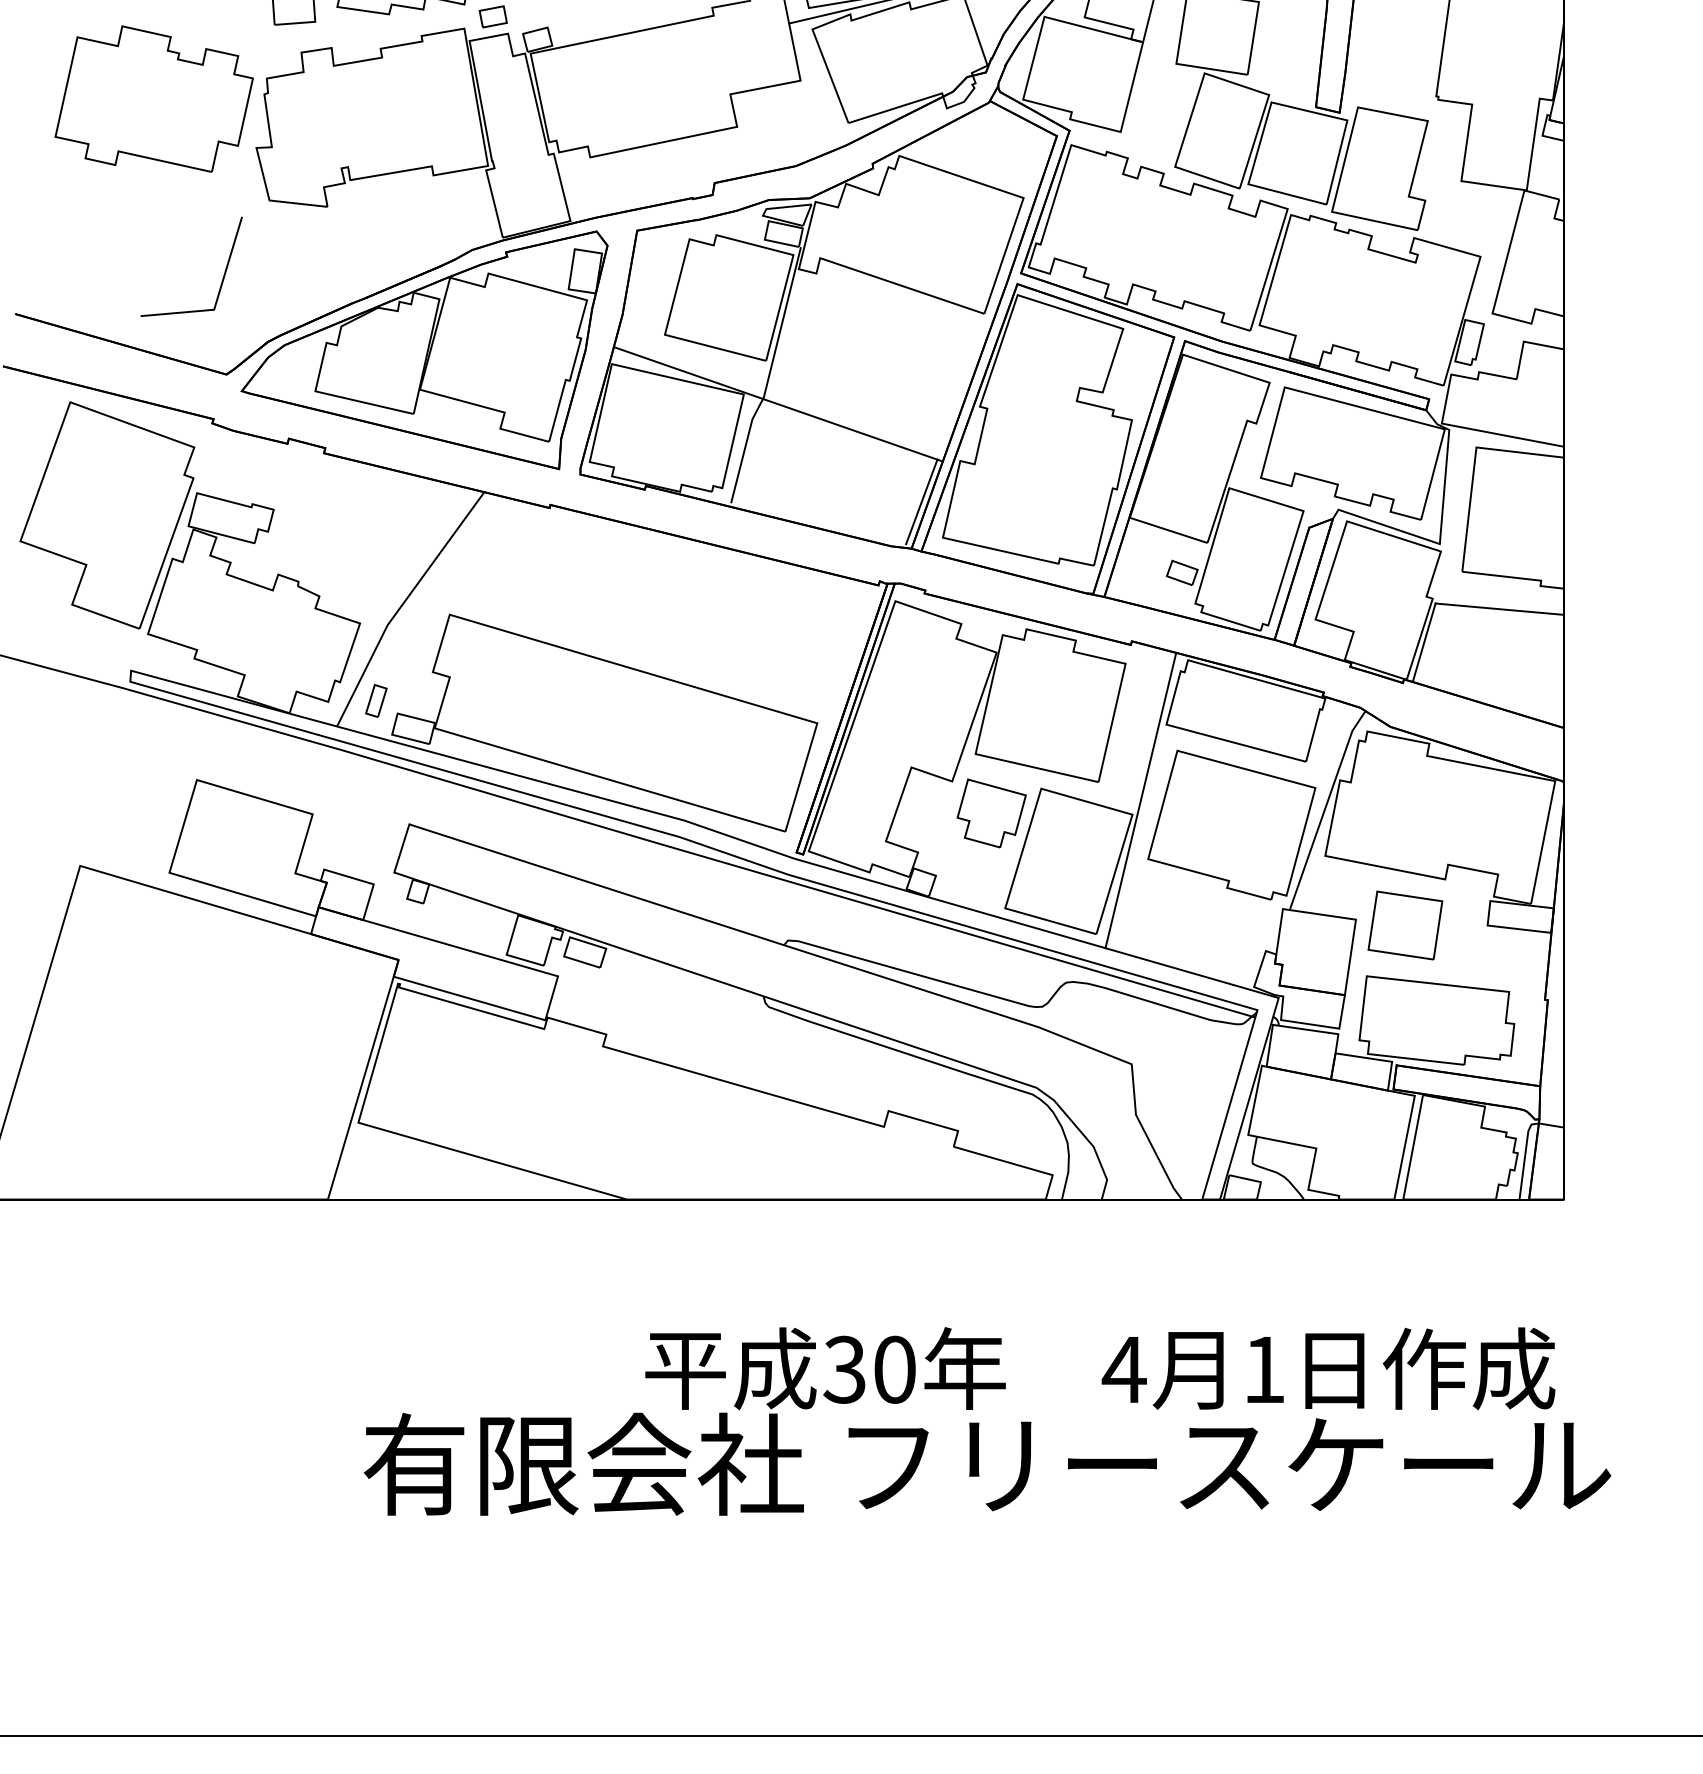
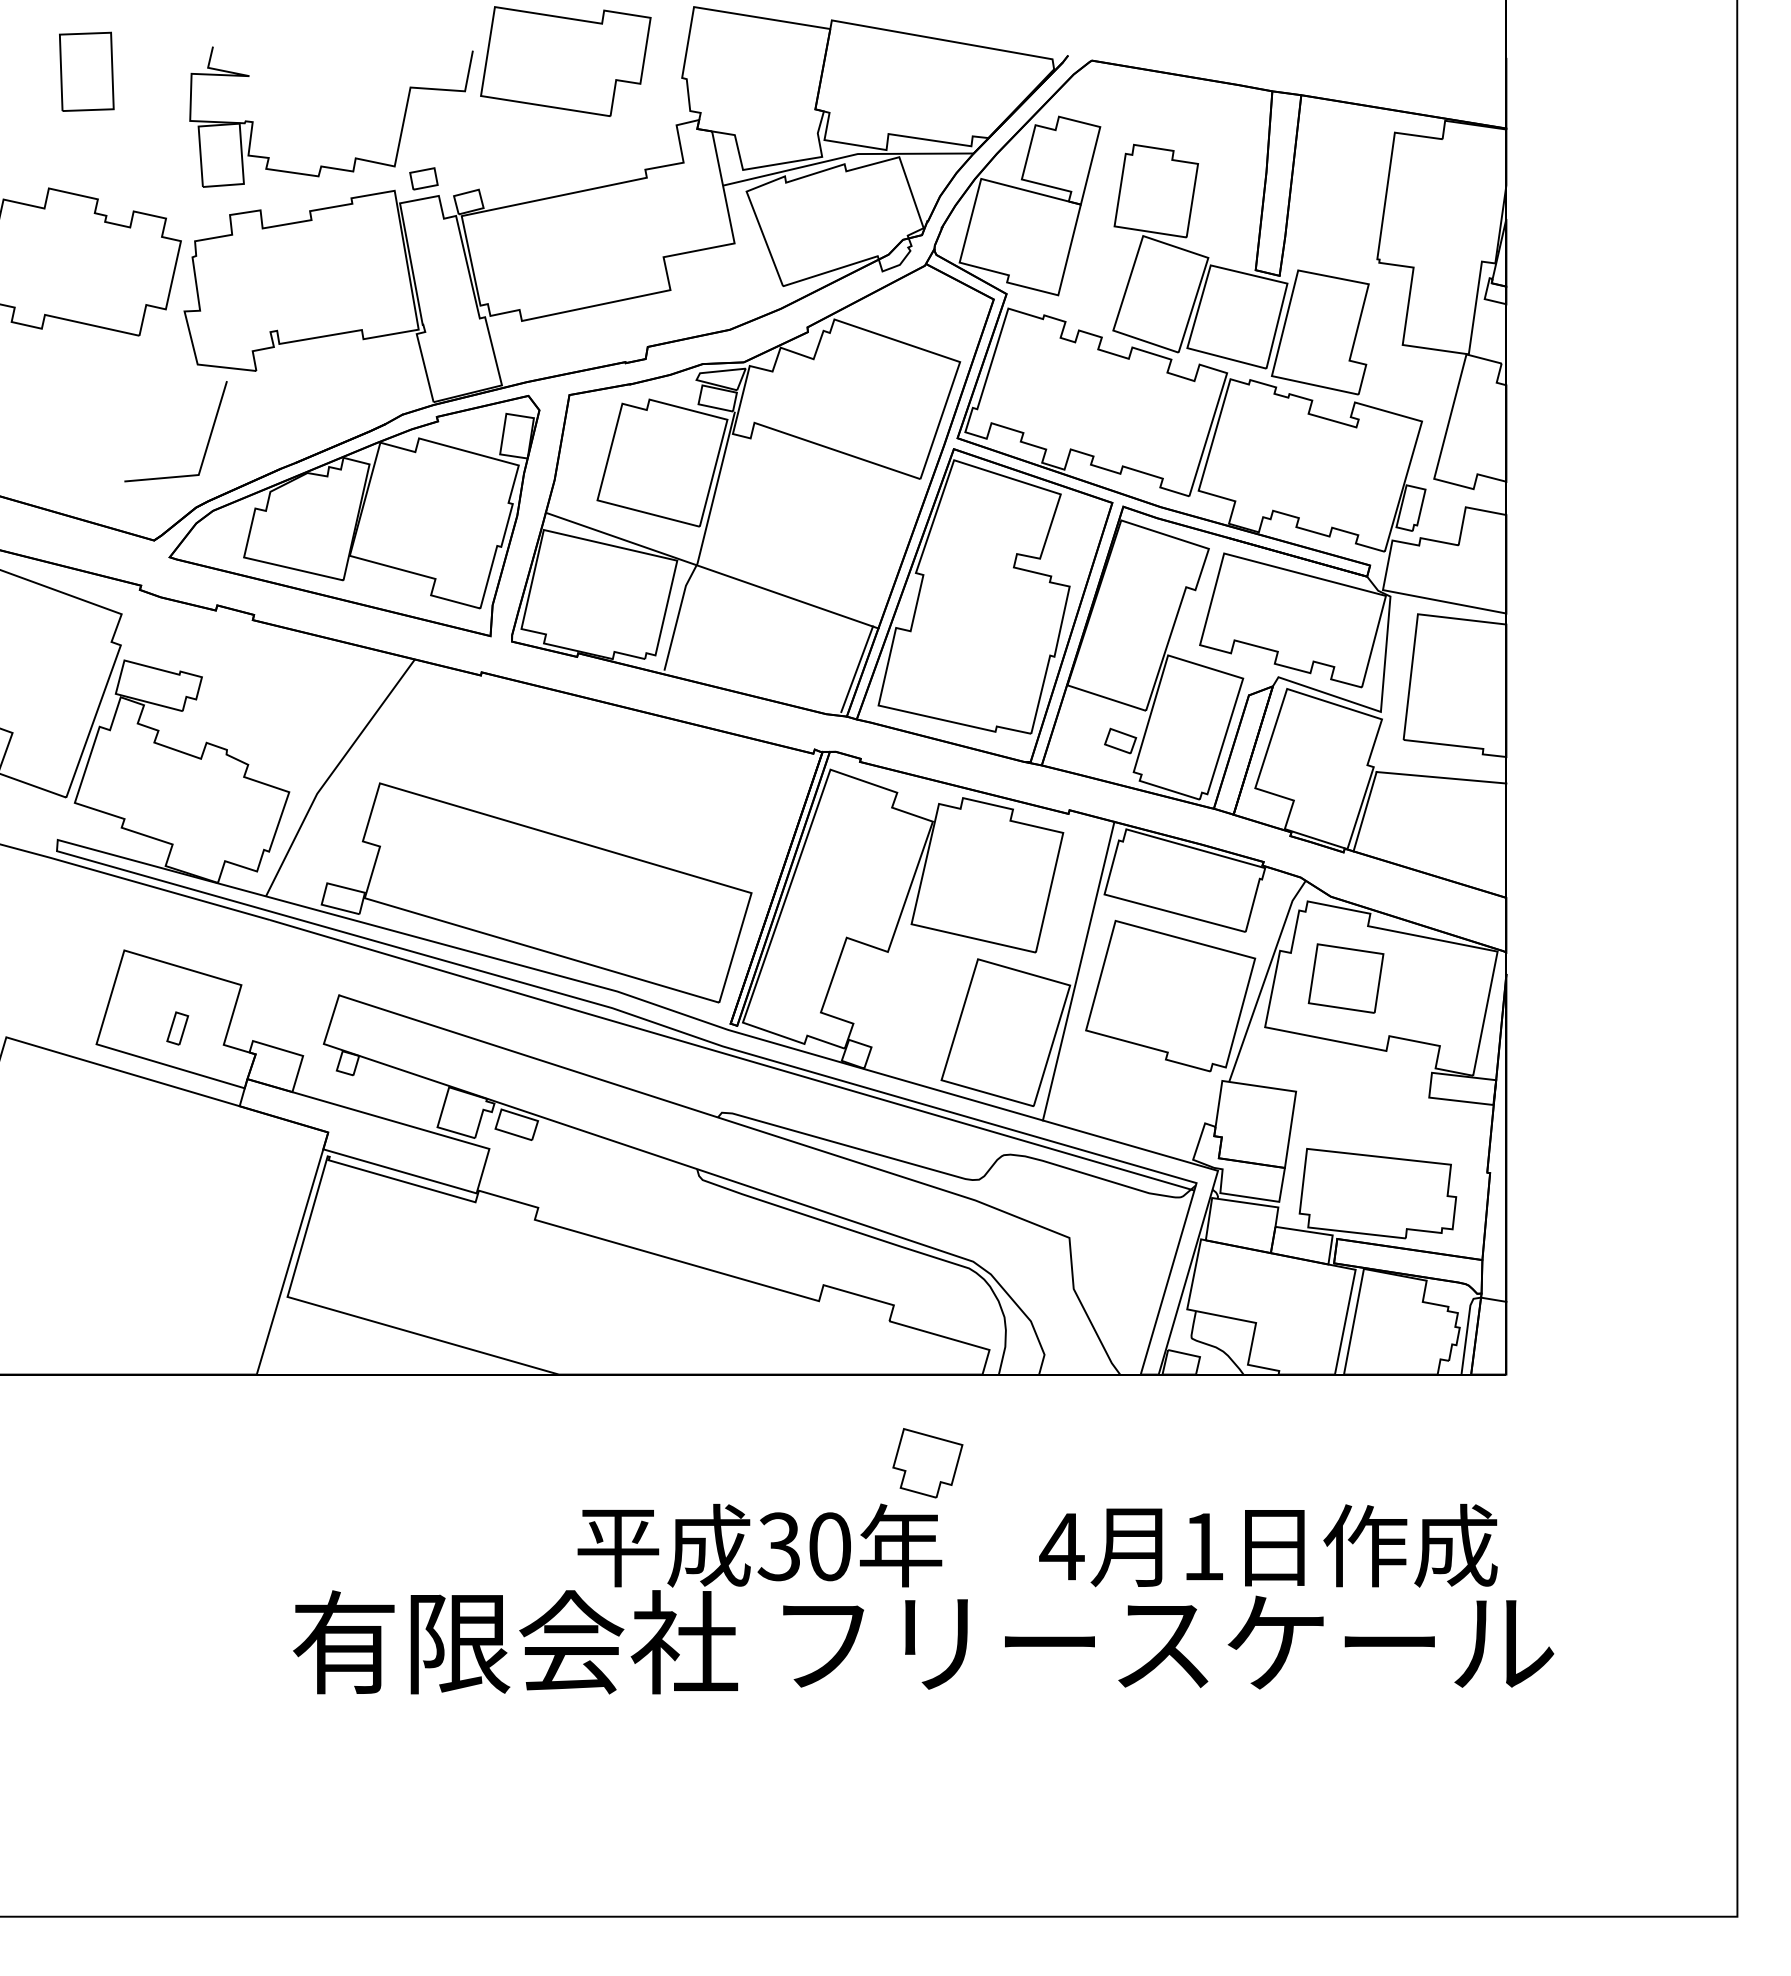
line: (222, 276) -> (207, 441), moved
part: (376, 700) -> (177, 1028), moved
part: (991, 813) -> (927, 1463), moved
part: (1404, 925) -> (1345, 978), moved

